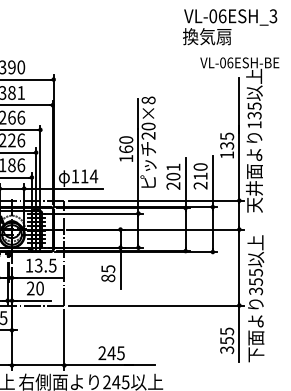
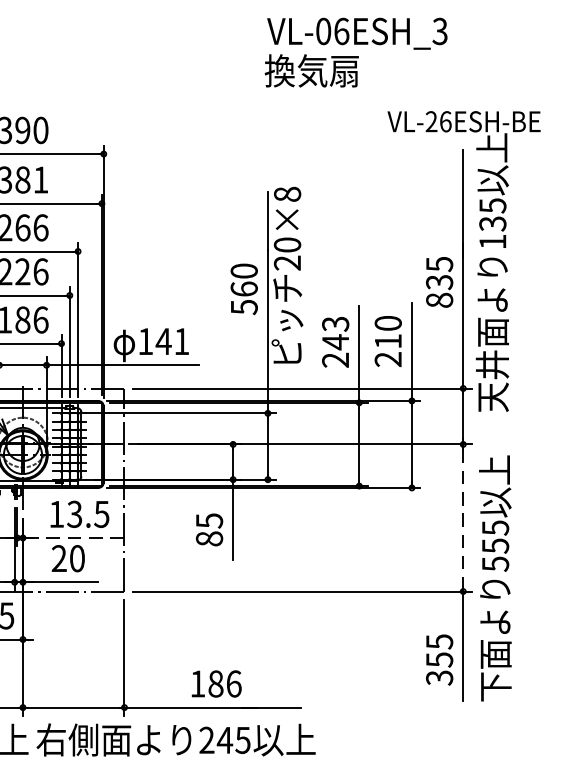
text: (230, 27) -> (357, 53), moved
text: (222, 62) -> (430, 120), VL-06ESH-BE -> VL-26ESH-BE
text: (227, 154) -> (440, 299), 135 -> 835
text: (126, 158) -> (244, 306), 160 -> 560
text: (173, 171) -> (335, 332), 201 -> 243
text: (89, 176) -> (173, 341), 114 -> 141
line: (239, 268) -> (463, 519), solid -> dashed
line: (37, 277) -> (72, 537), solid -> dashed
text: (255, 290) -> (494, 562), 355 -> 555
text: (111, 353) -> (215, 684), 245 -> 186

